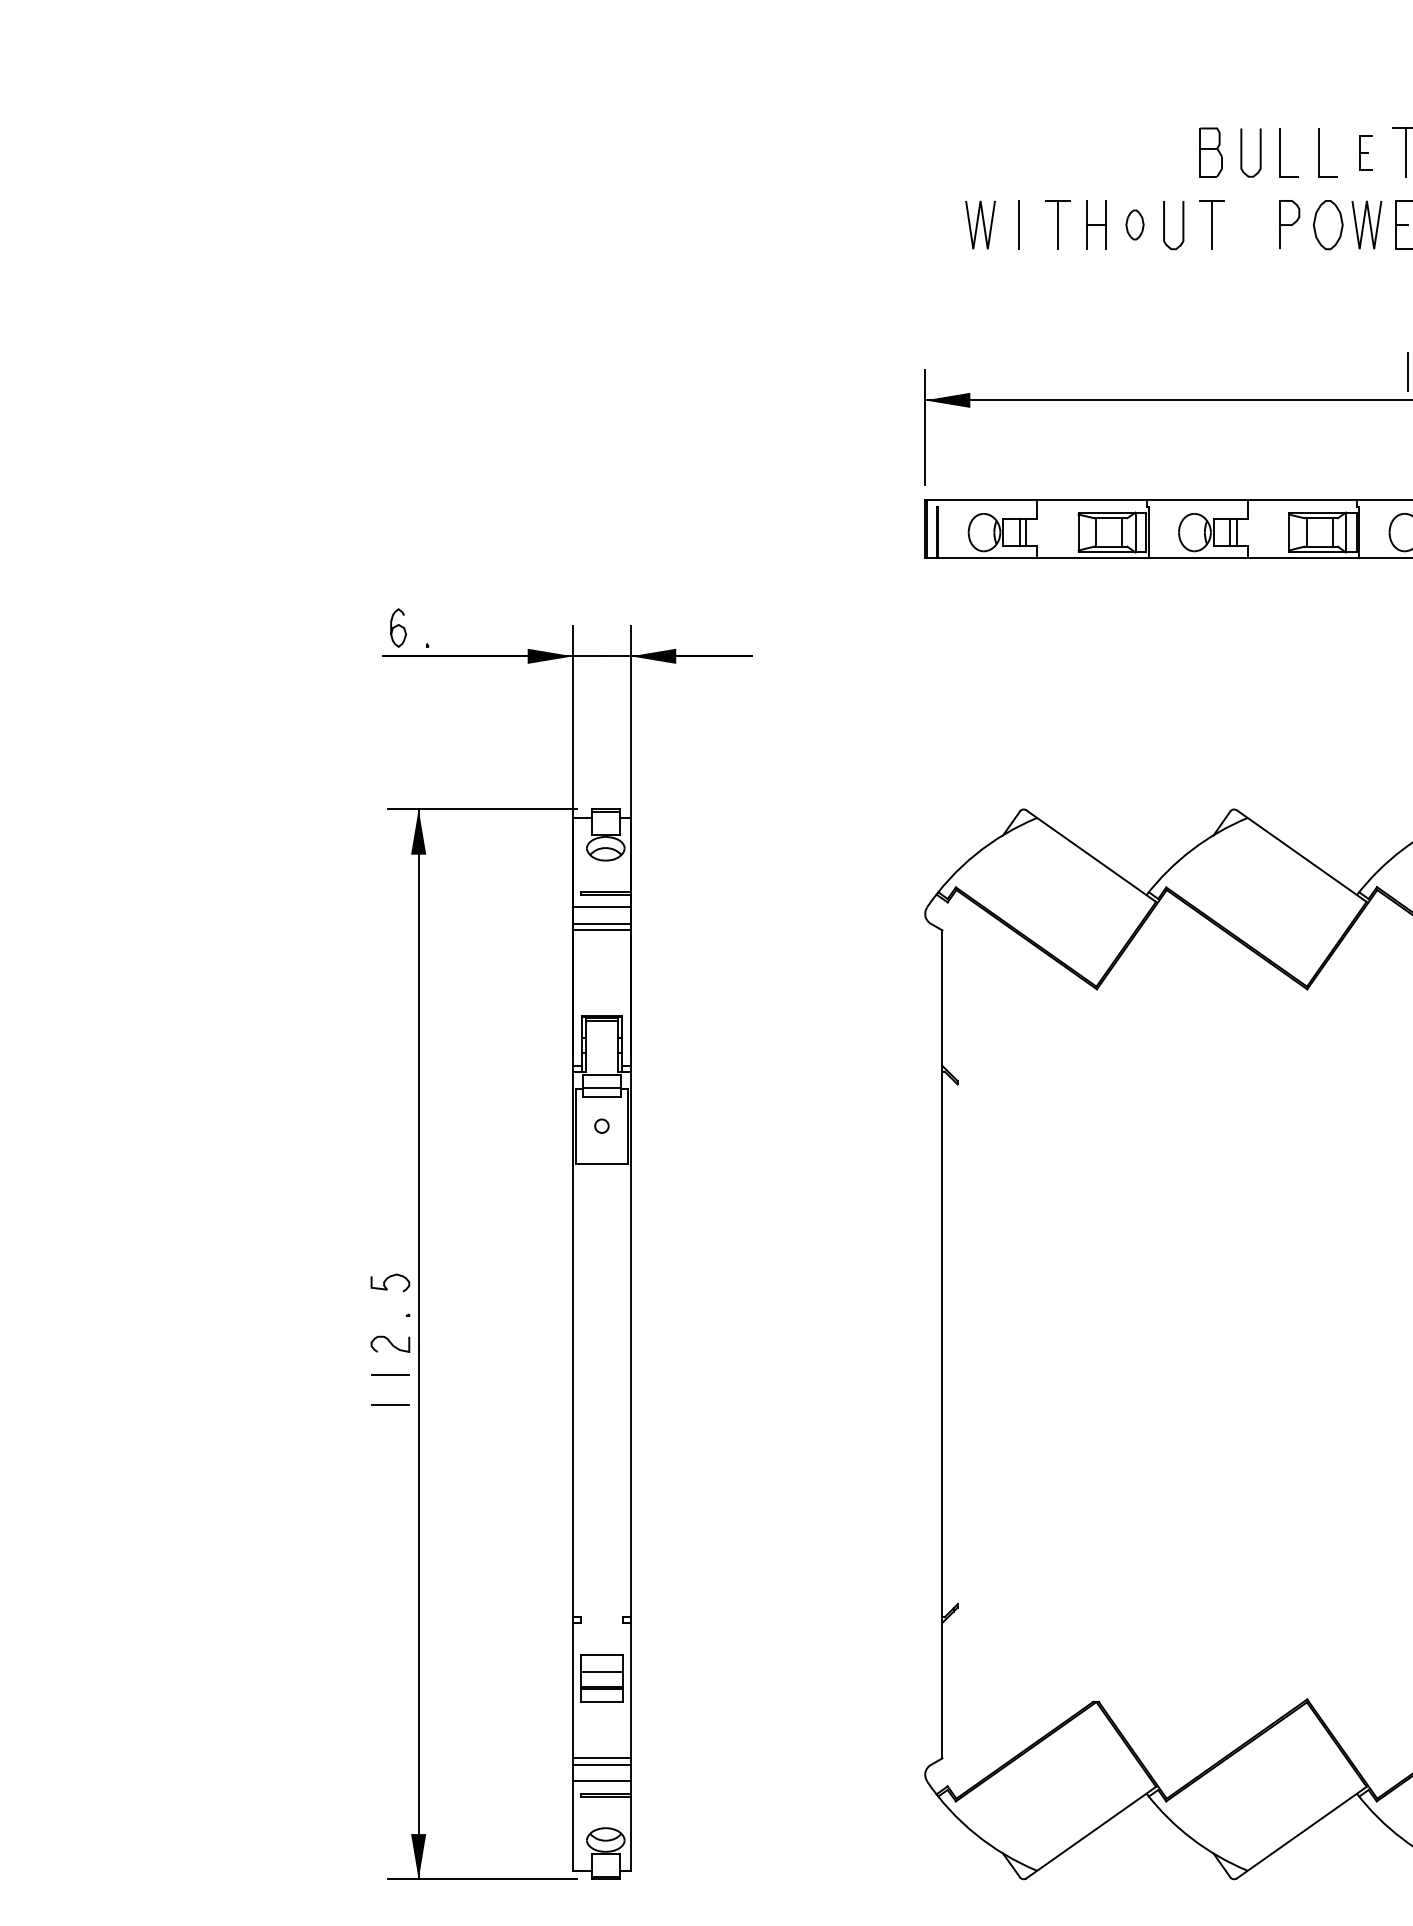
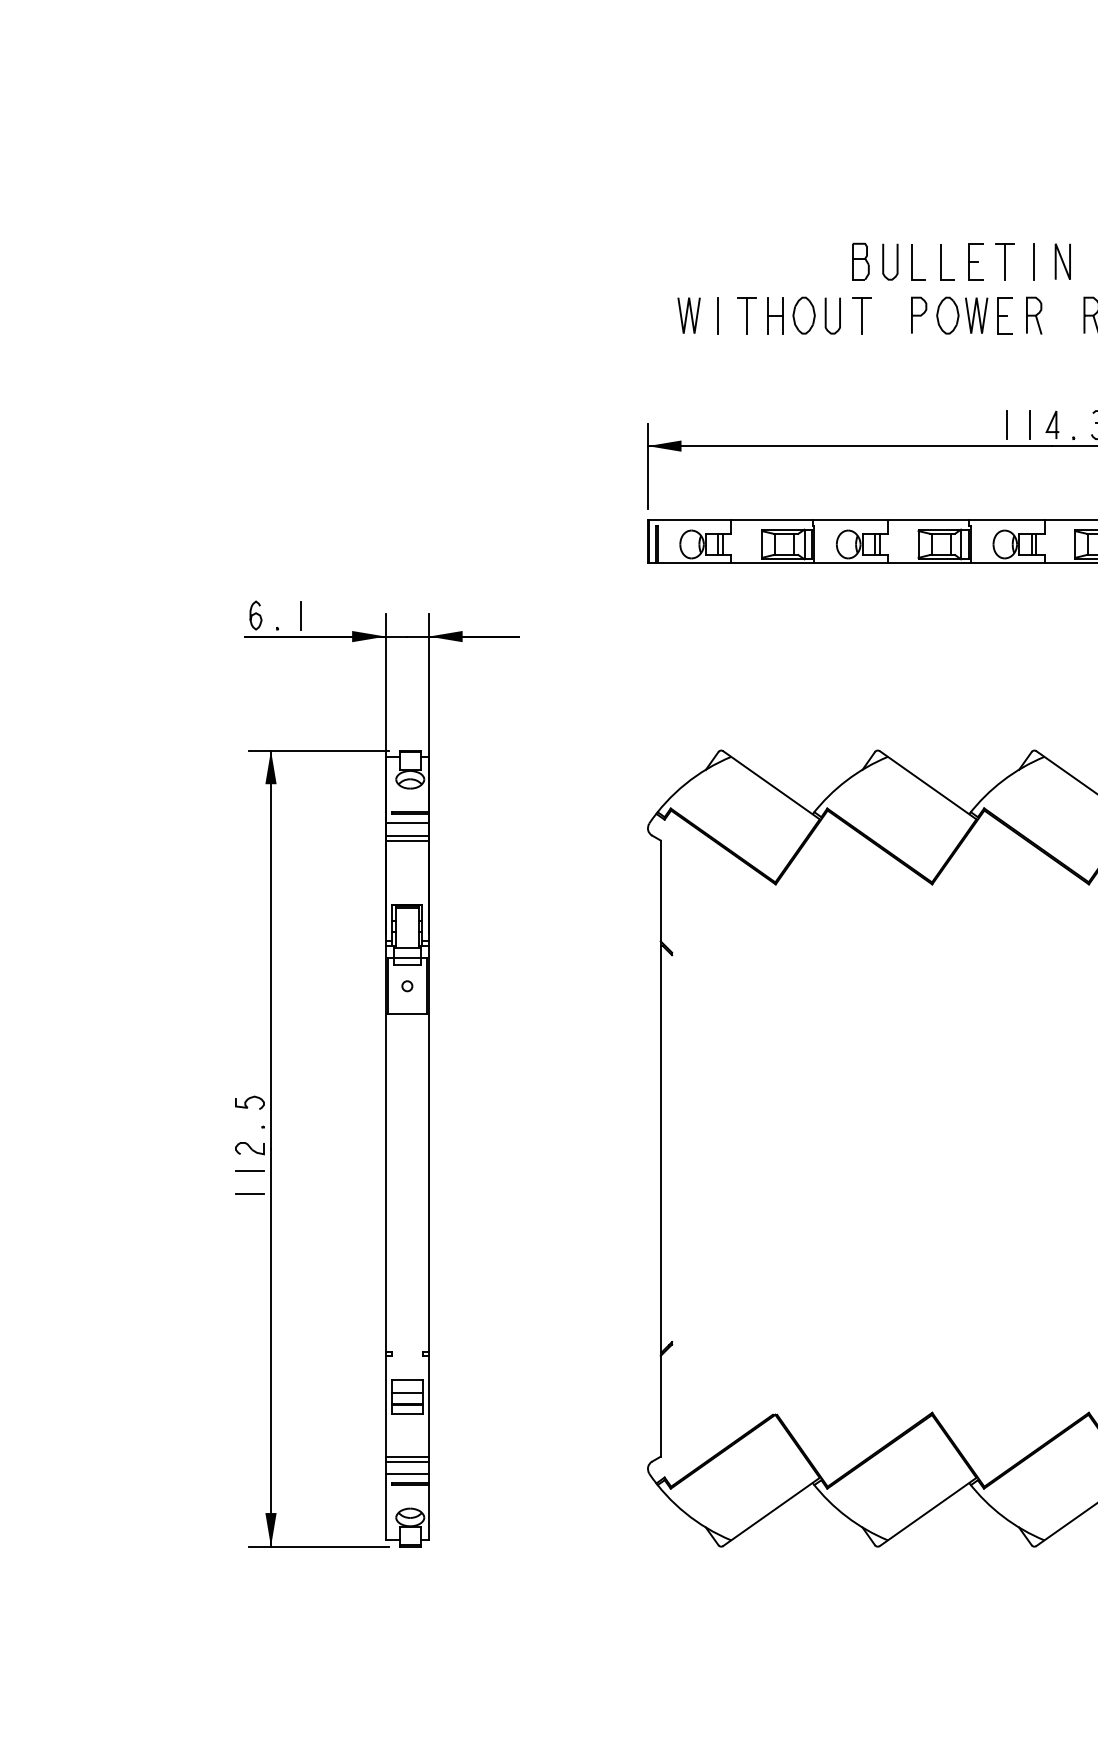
part: (1365, 152) -> (975, 261), size x1.43
part: (1134, 224) -> (803, 315), size x1.67
line: (459, 627) -> (301, 615), added

